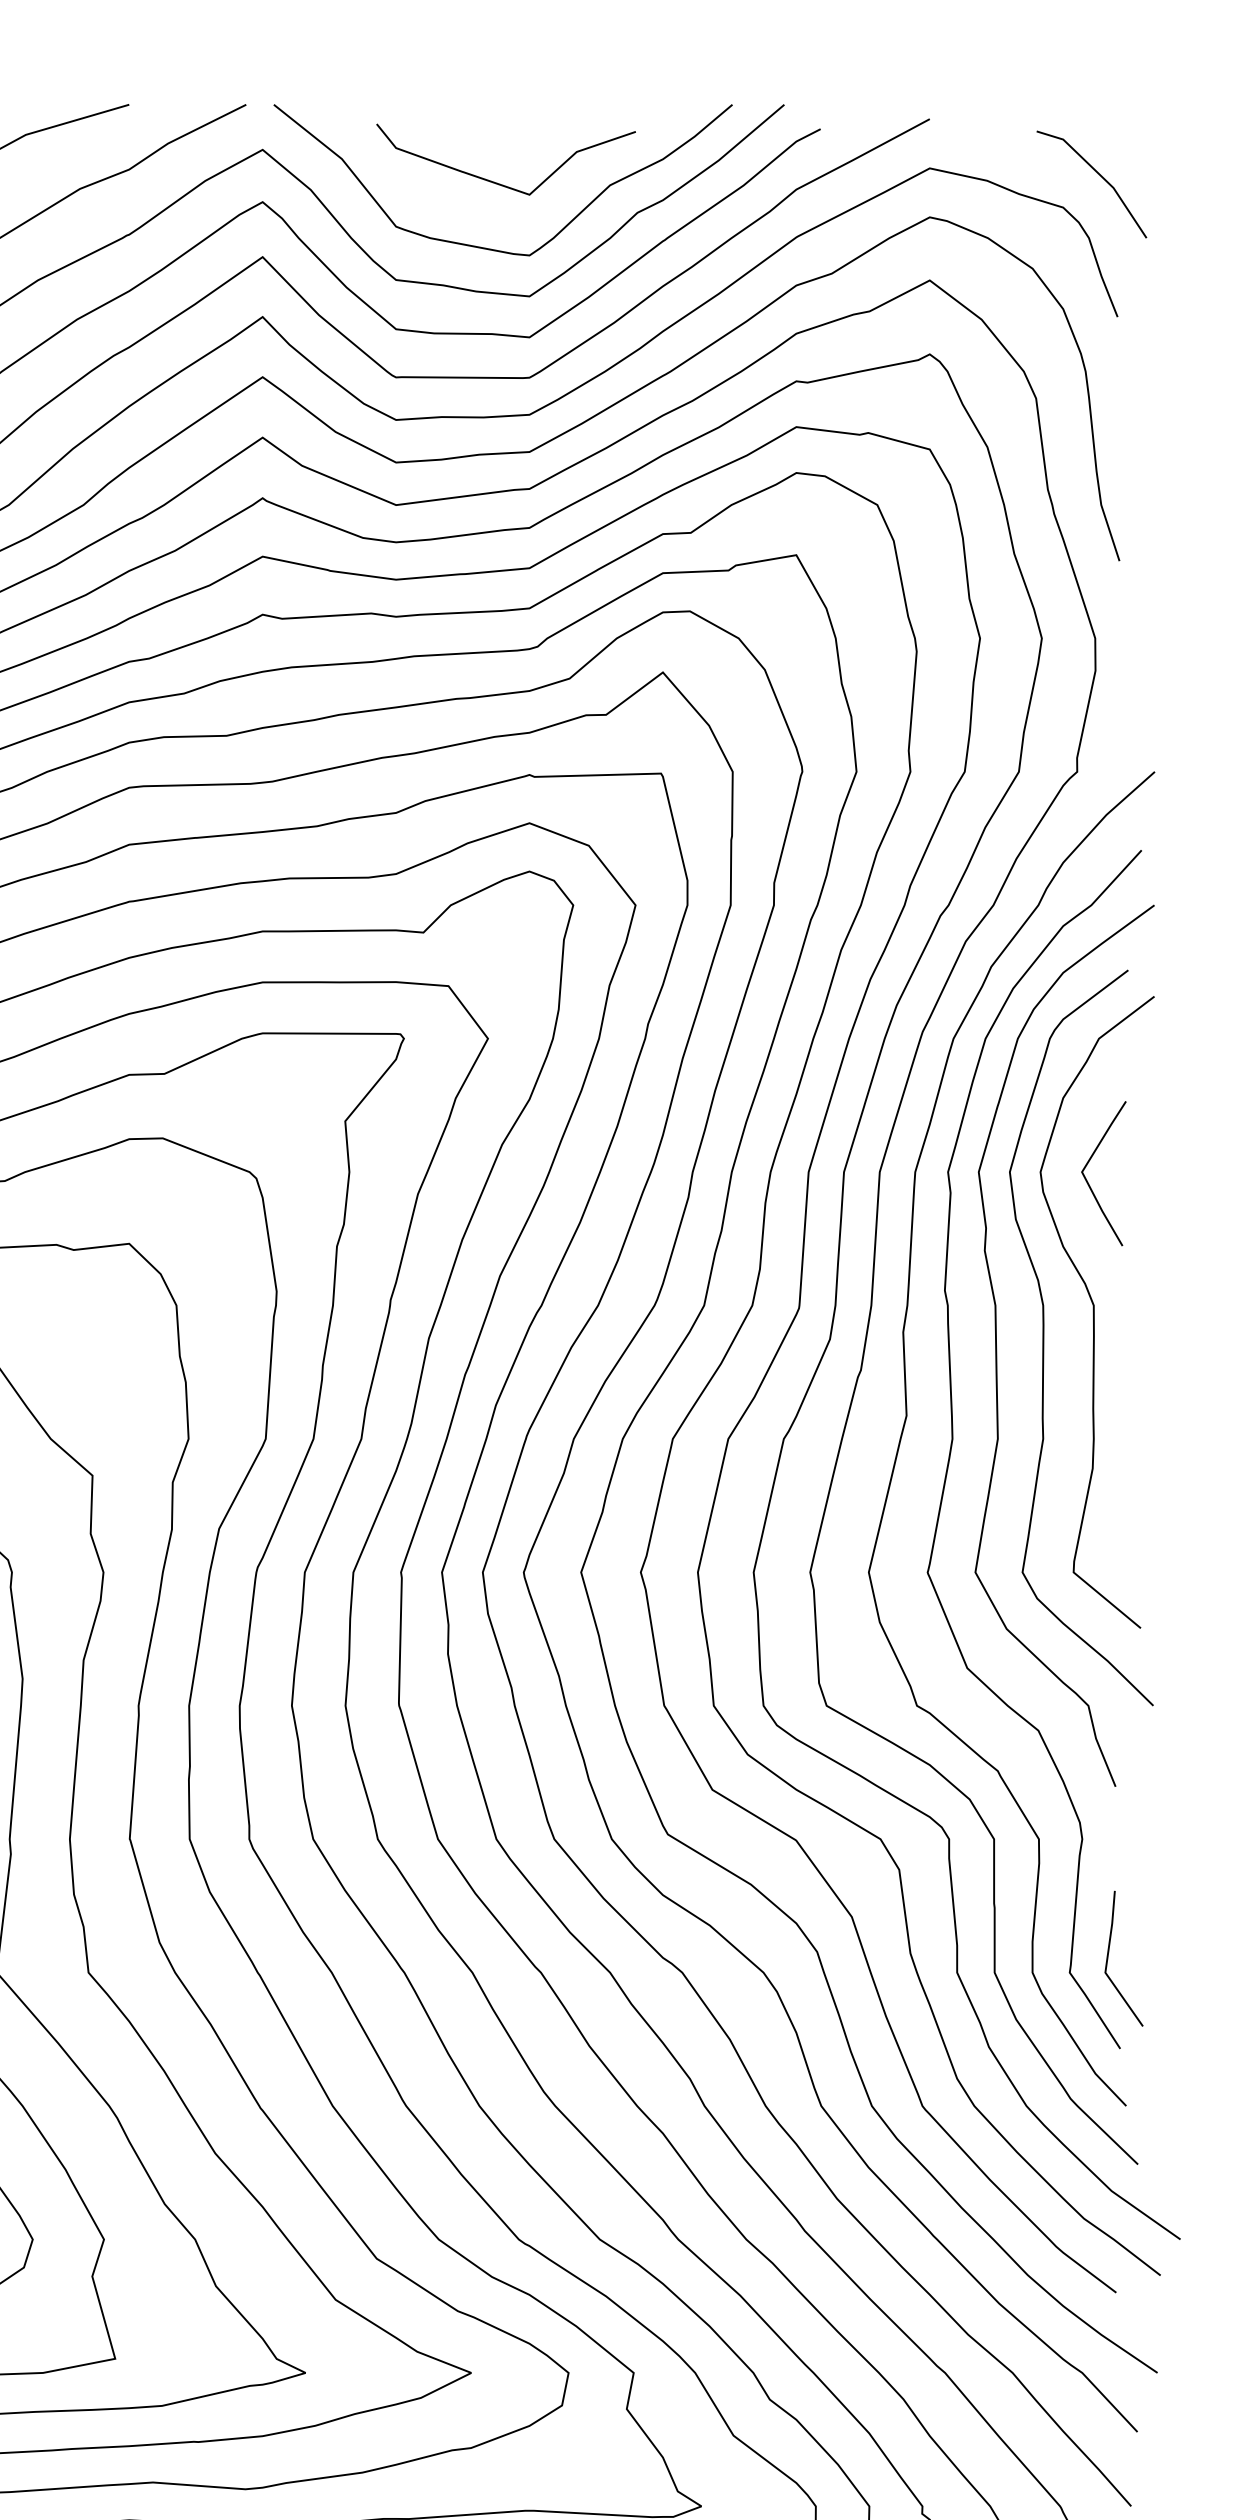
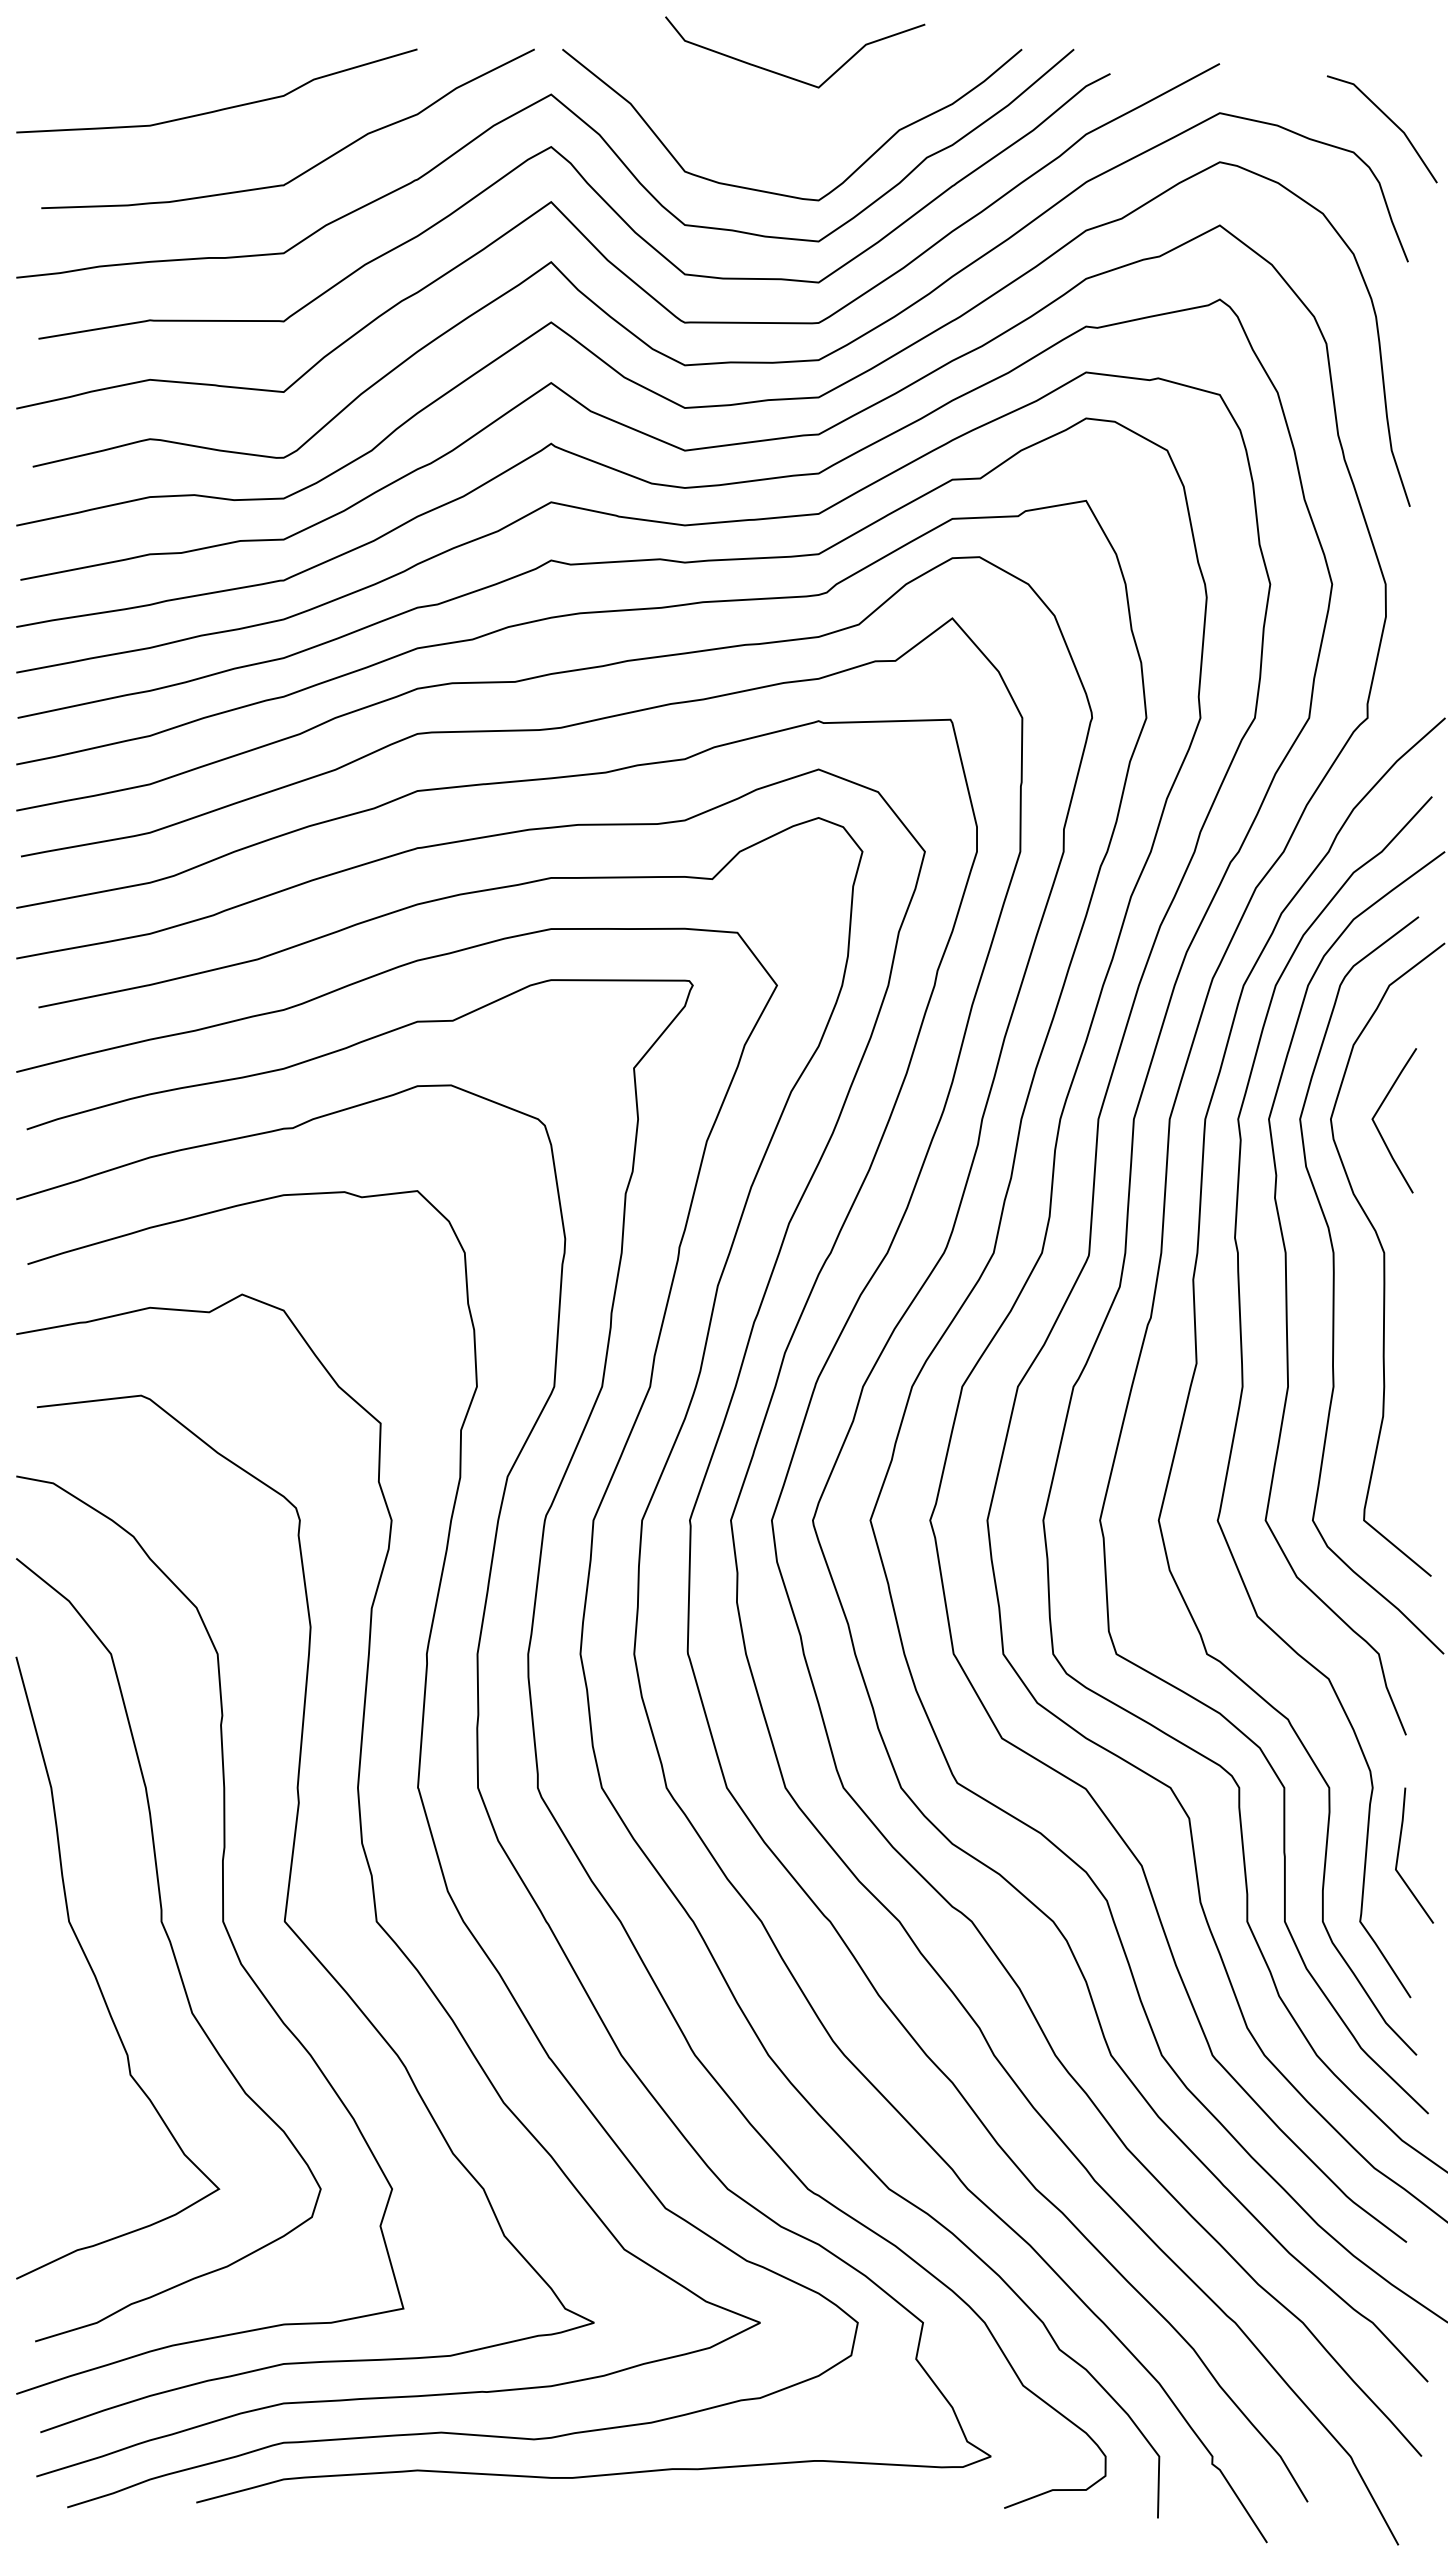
curve: (497, 182) -> (786, 75), moved
line: (1109, 1955) -> (1399, 1852), moved

